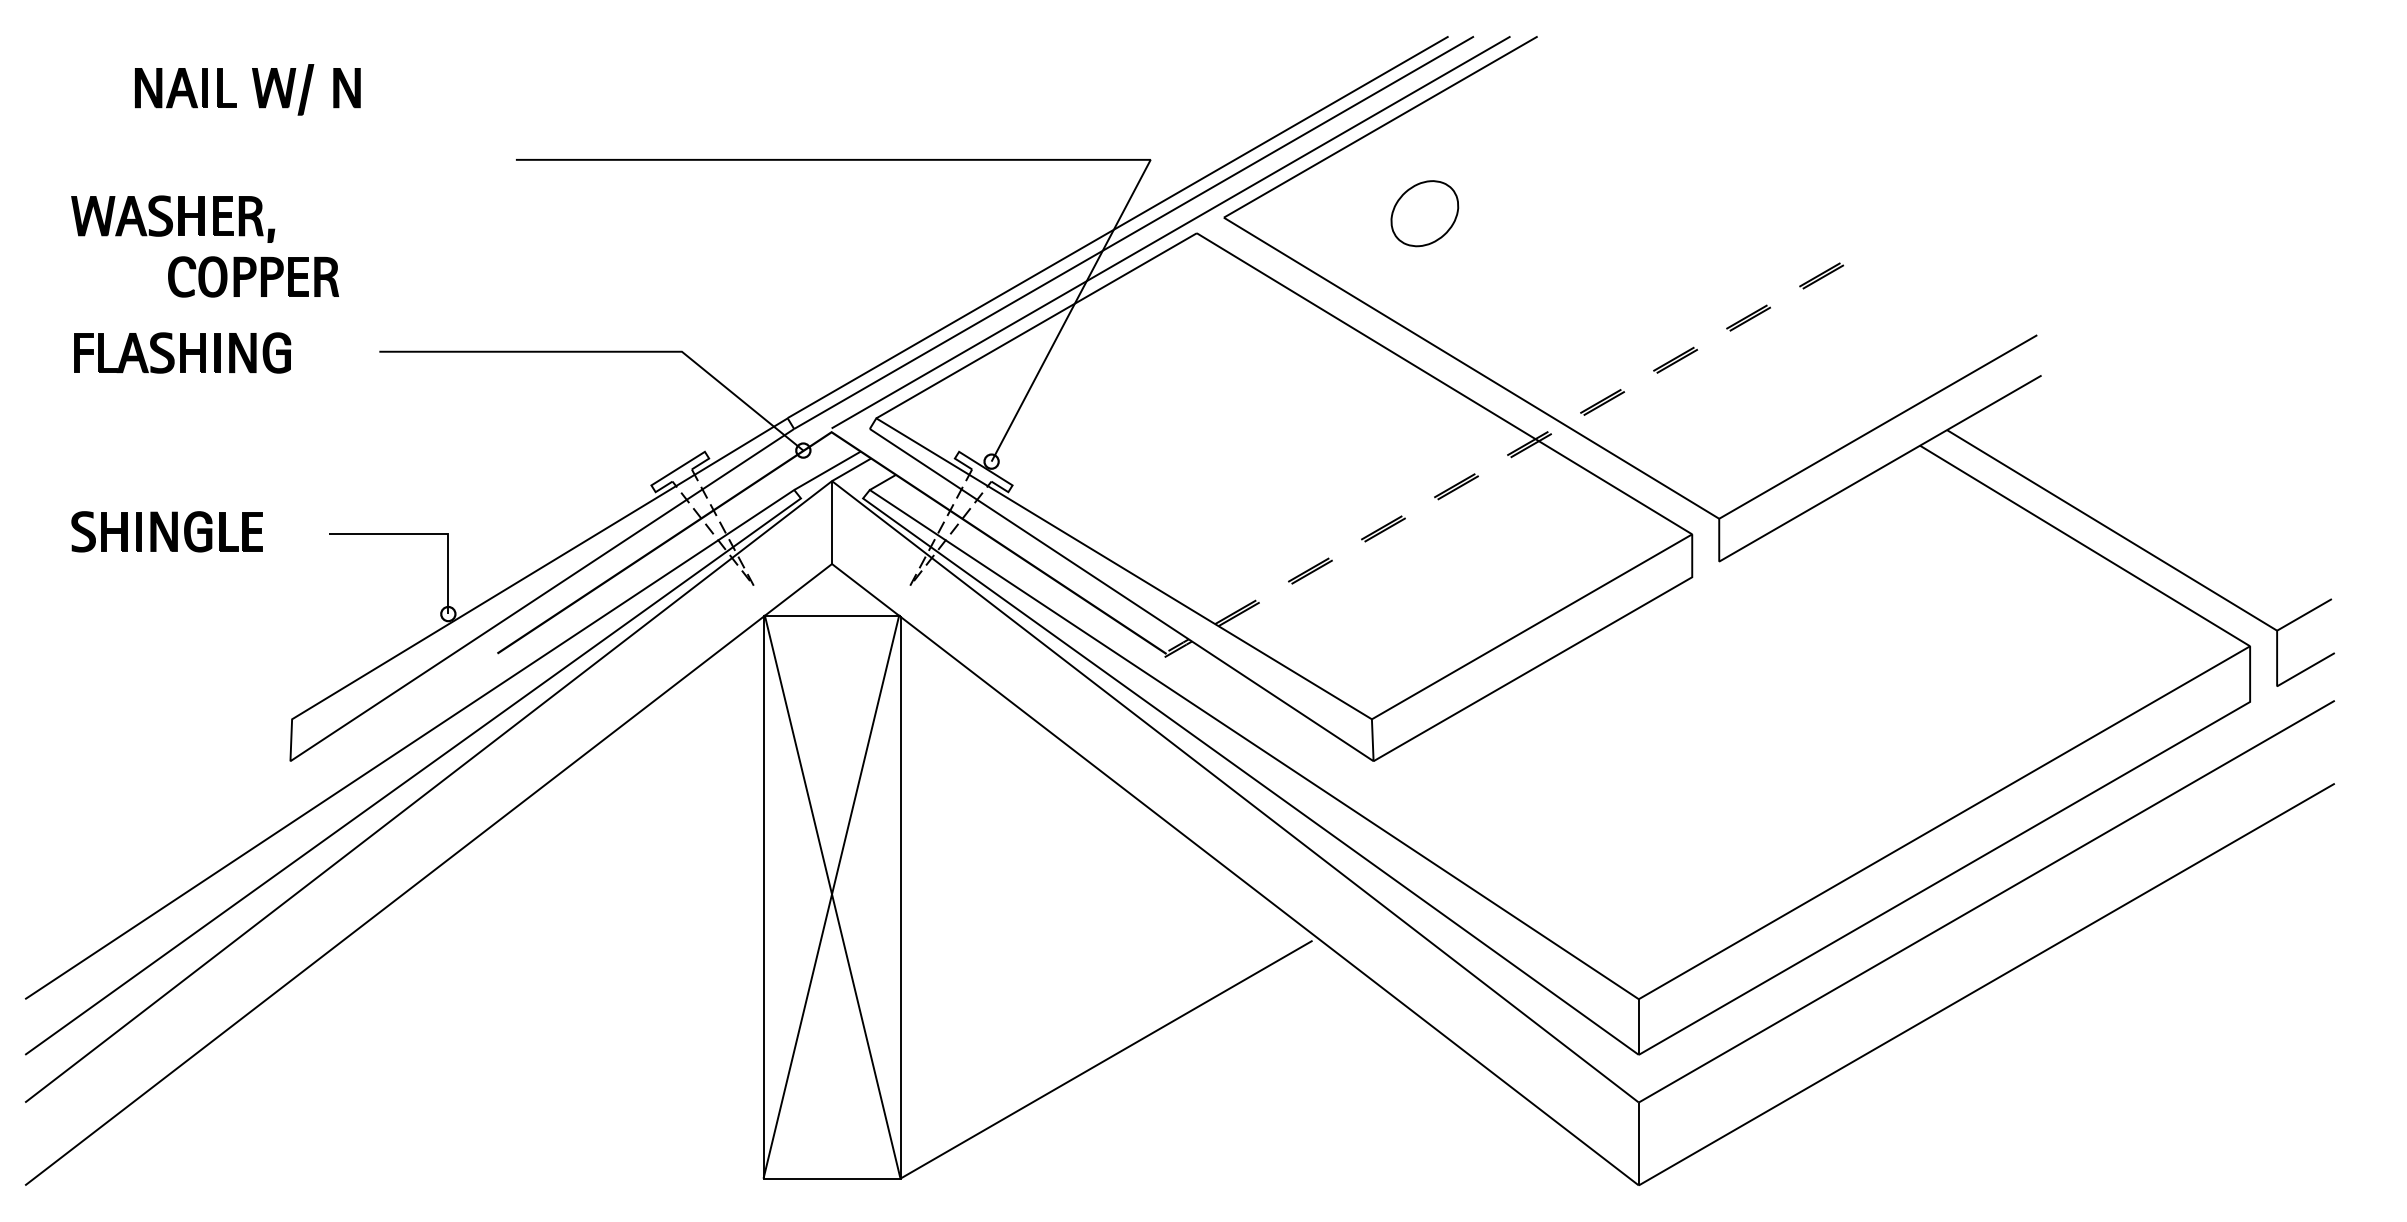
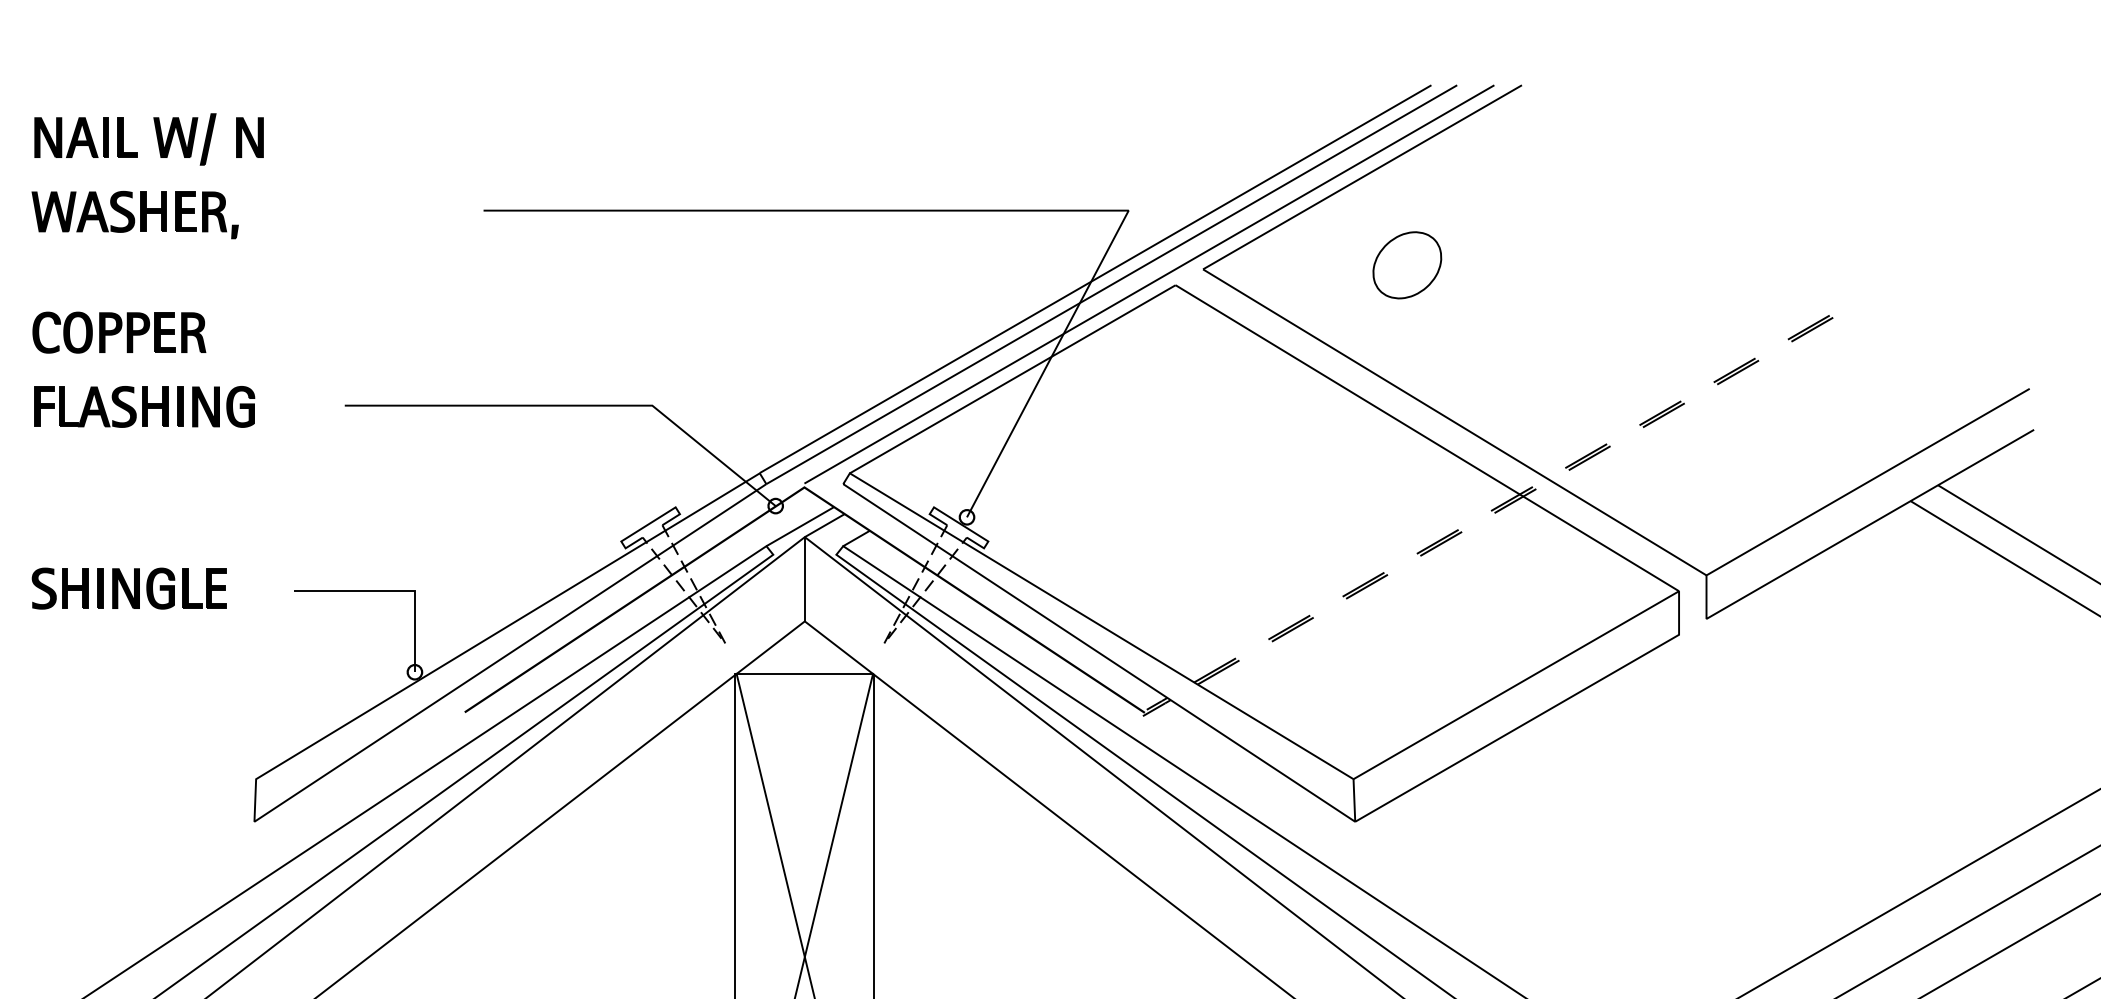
part: (255, 89) -> (156, 139), moved
part: (173, 218) -> (135, 214), moved
part: (253, 276) -> (119, 332), moved

